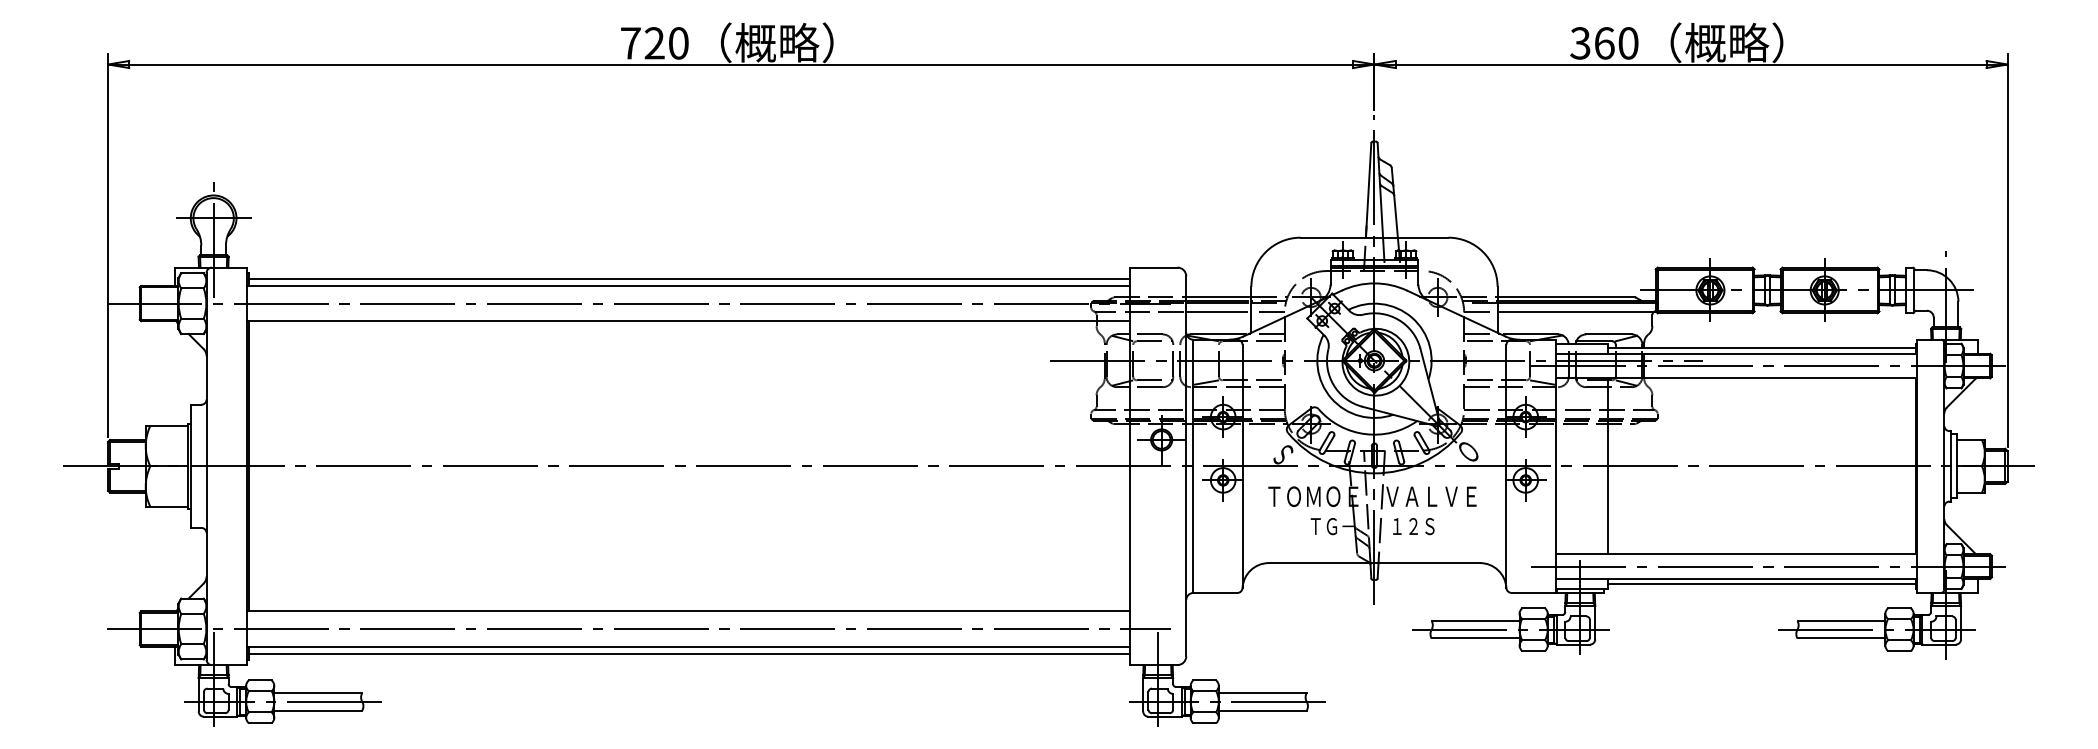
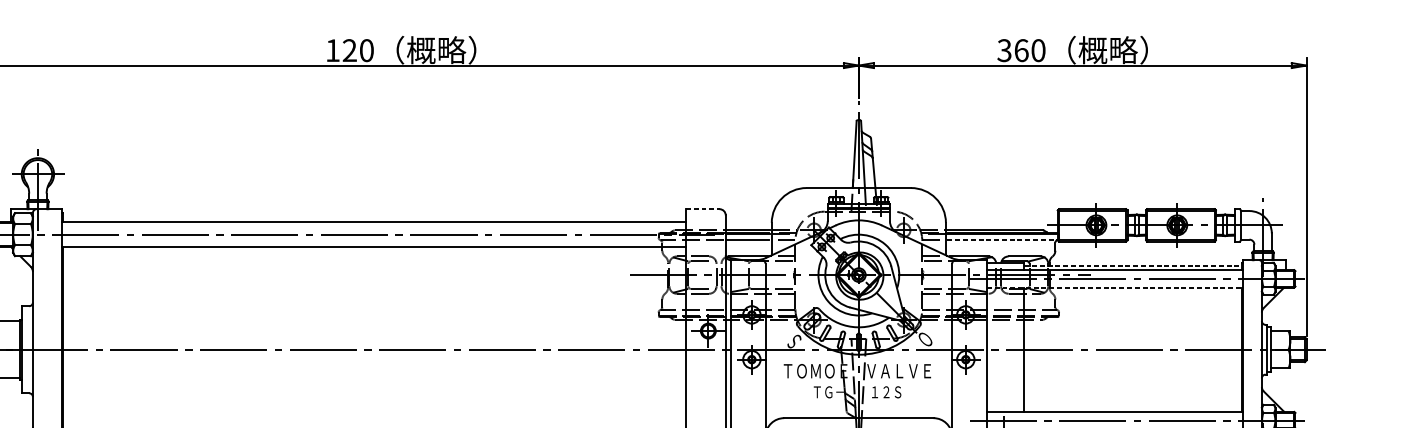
text: (630, 43) -> (332, 50), 720 -> 120
line: (1153, 267) -> (702, 209), solid -> dashed
line: (689, 279) -> (374, 217), removed
line: (1577, 311) -> (1002, 240), solid -> dashed
line: (1762, 348) -> (1133, 266), solid -> dashed
line: (1736, 378) -> (1114, 287), solid -> dashed

